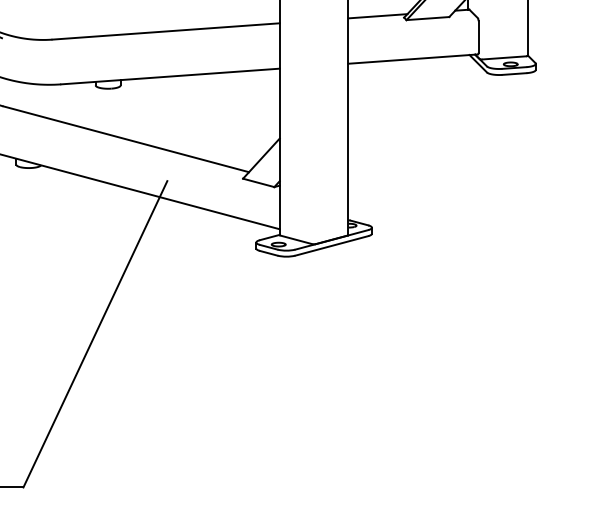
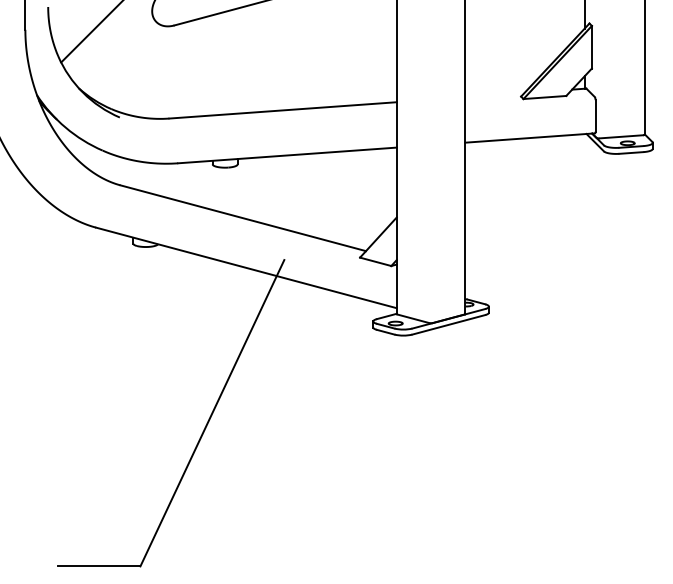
line: (377, 16) -> (494, 95), removed

